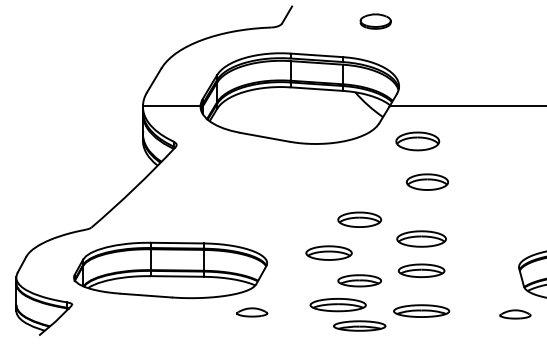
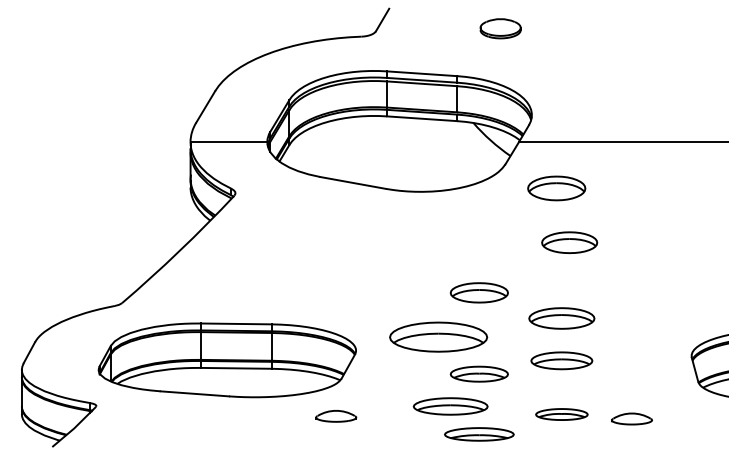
part: (329, 253) -> (438, 337), size x1.6
part: (421, 311) -> (561, 414), size x0.7
part: (515, 314) -> (631, 418), moved

